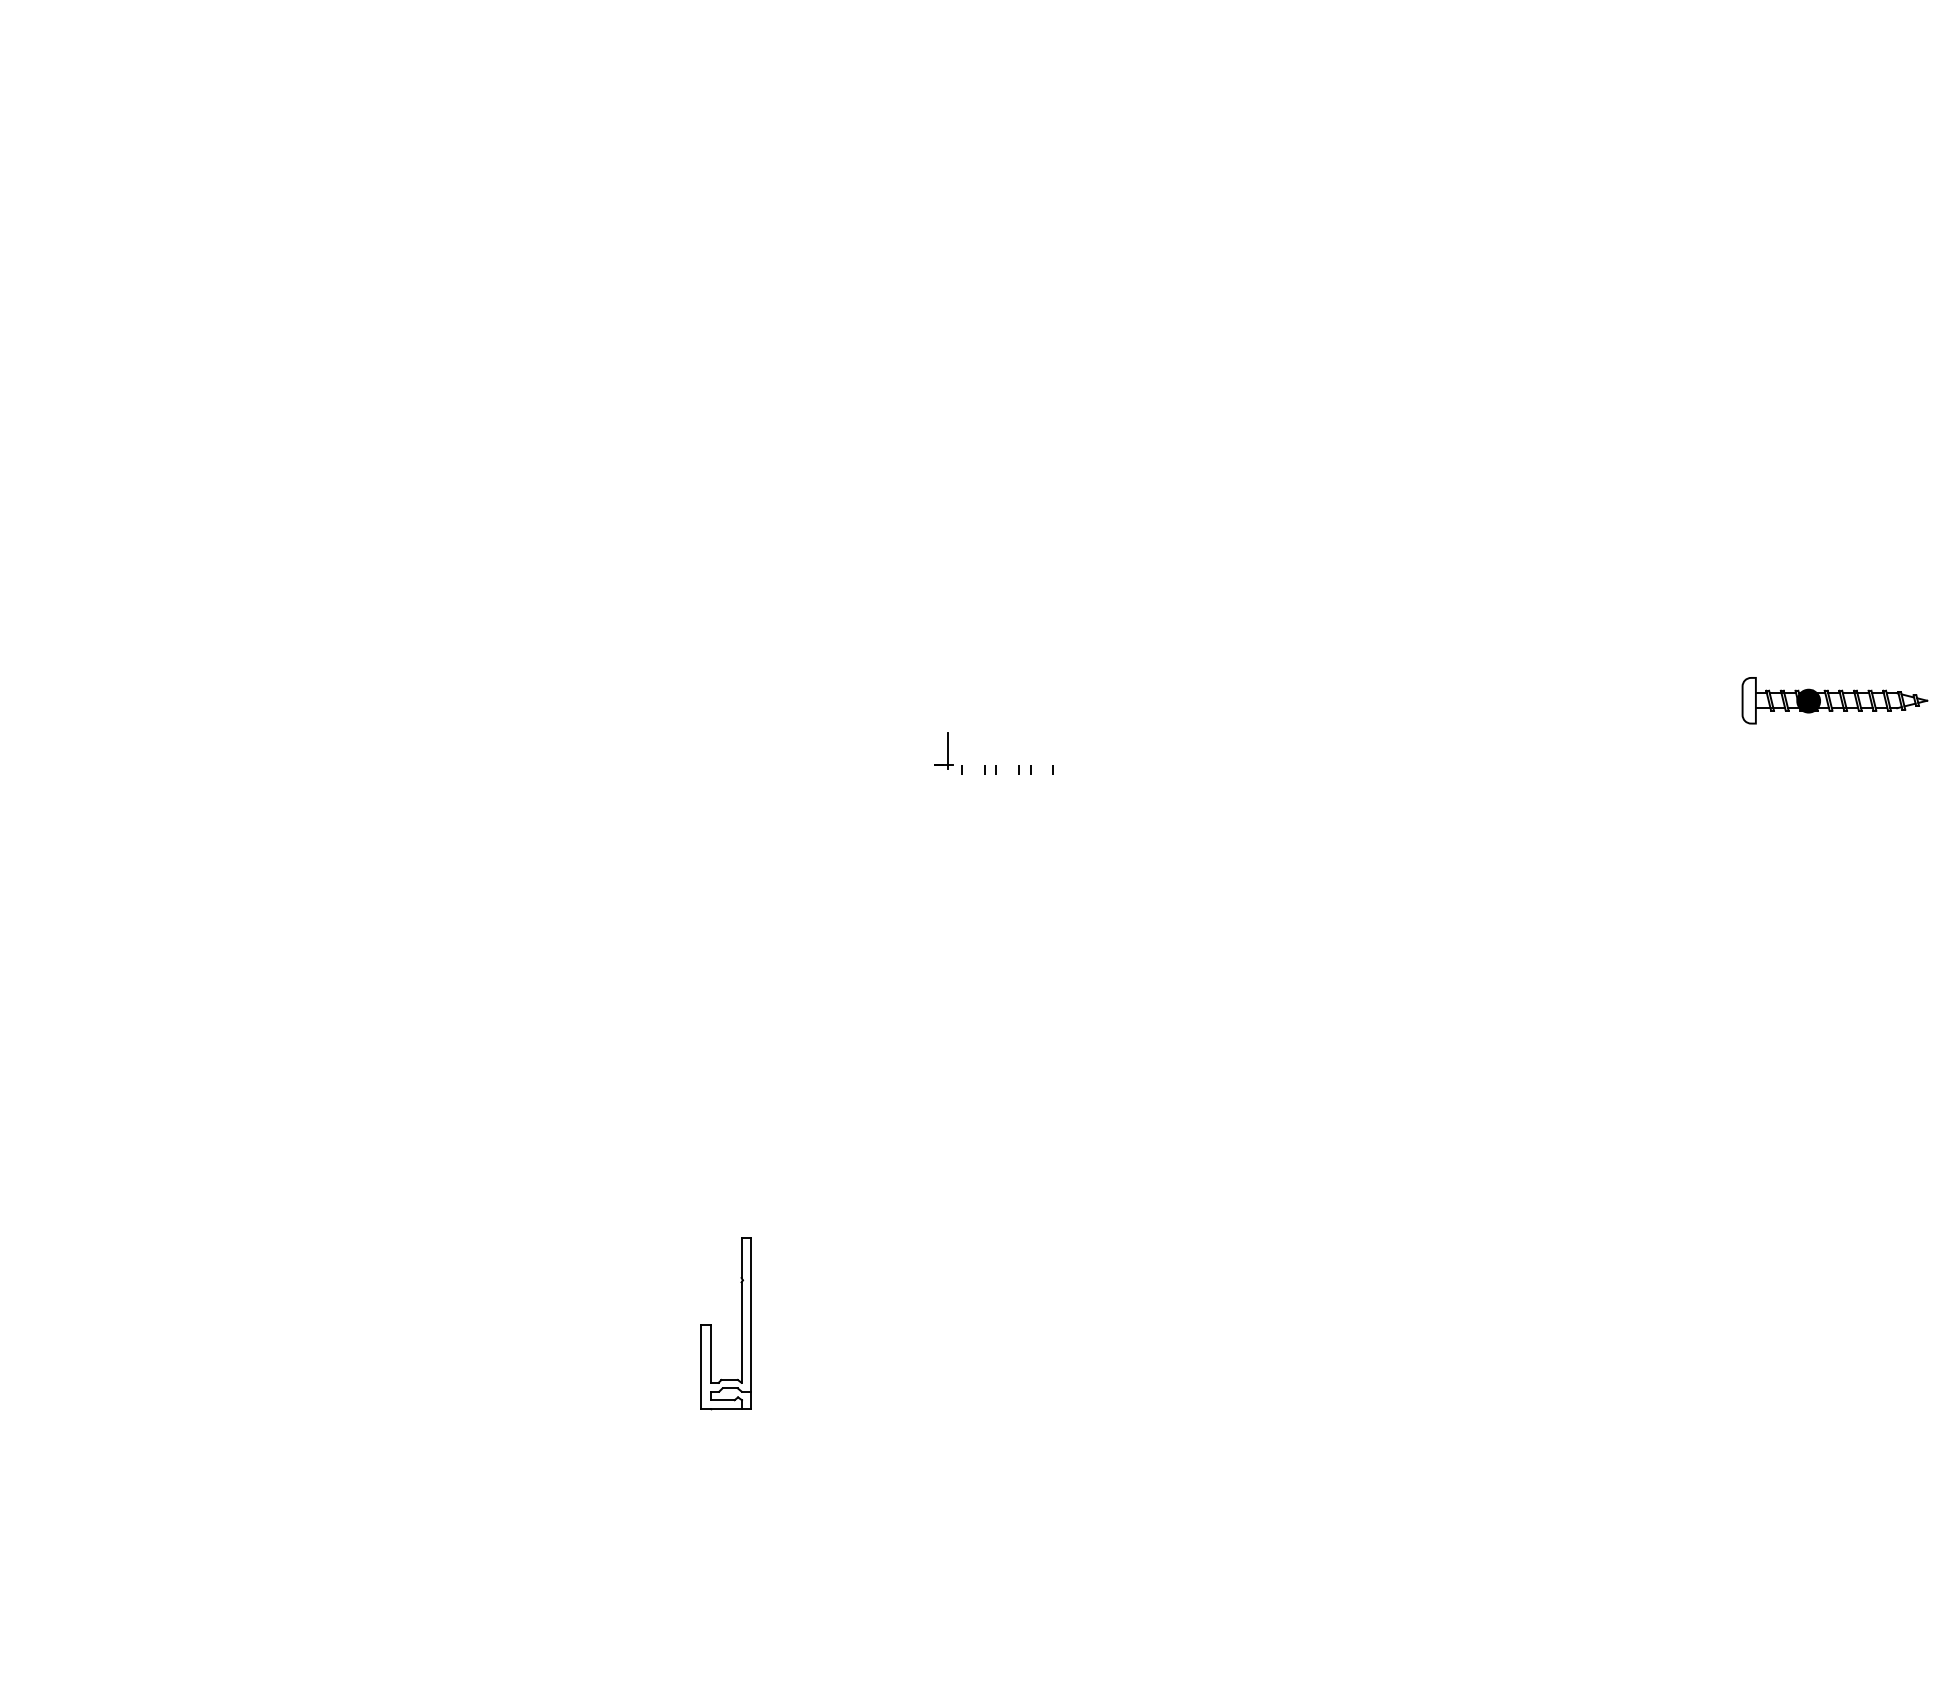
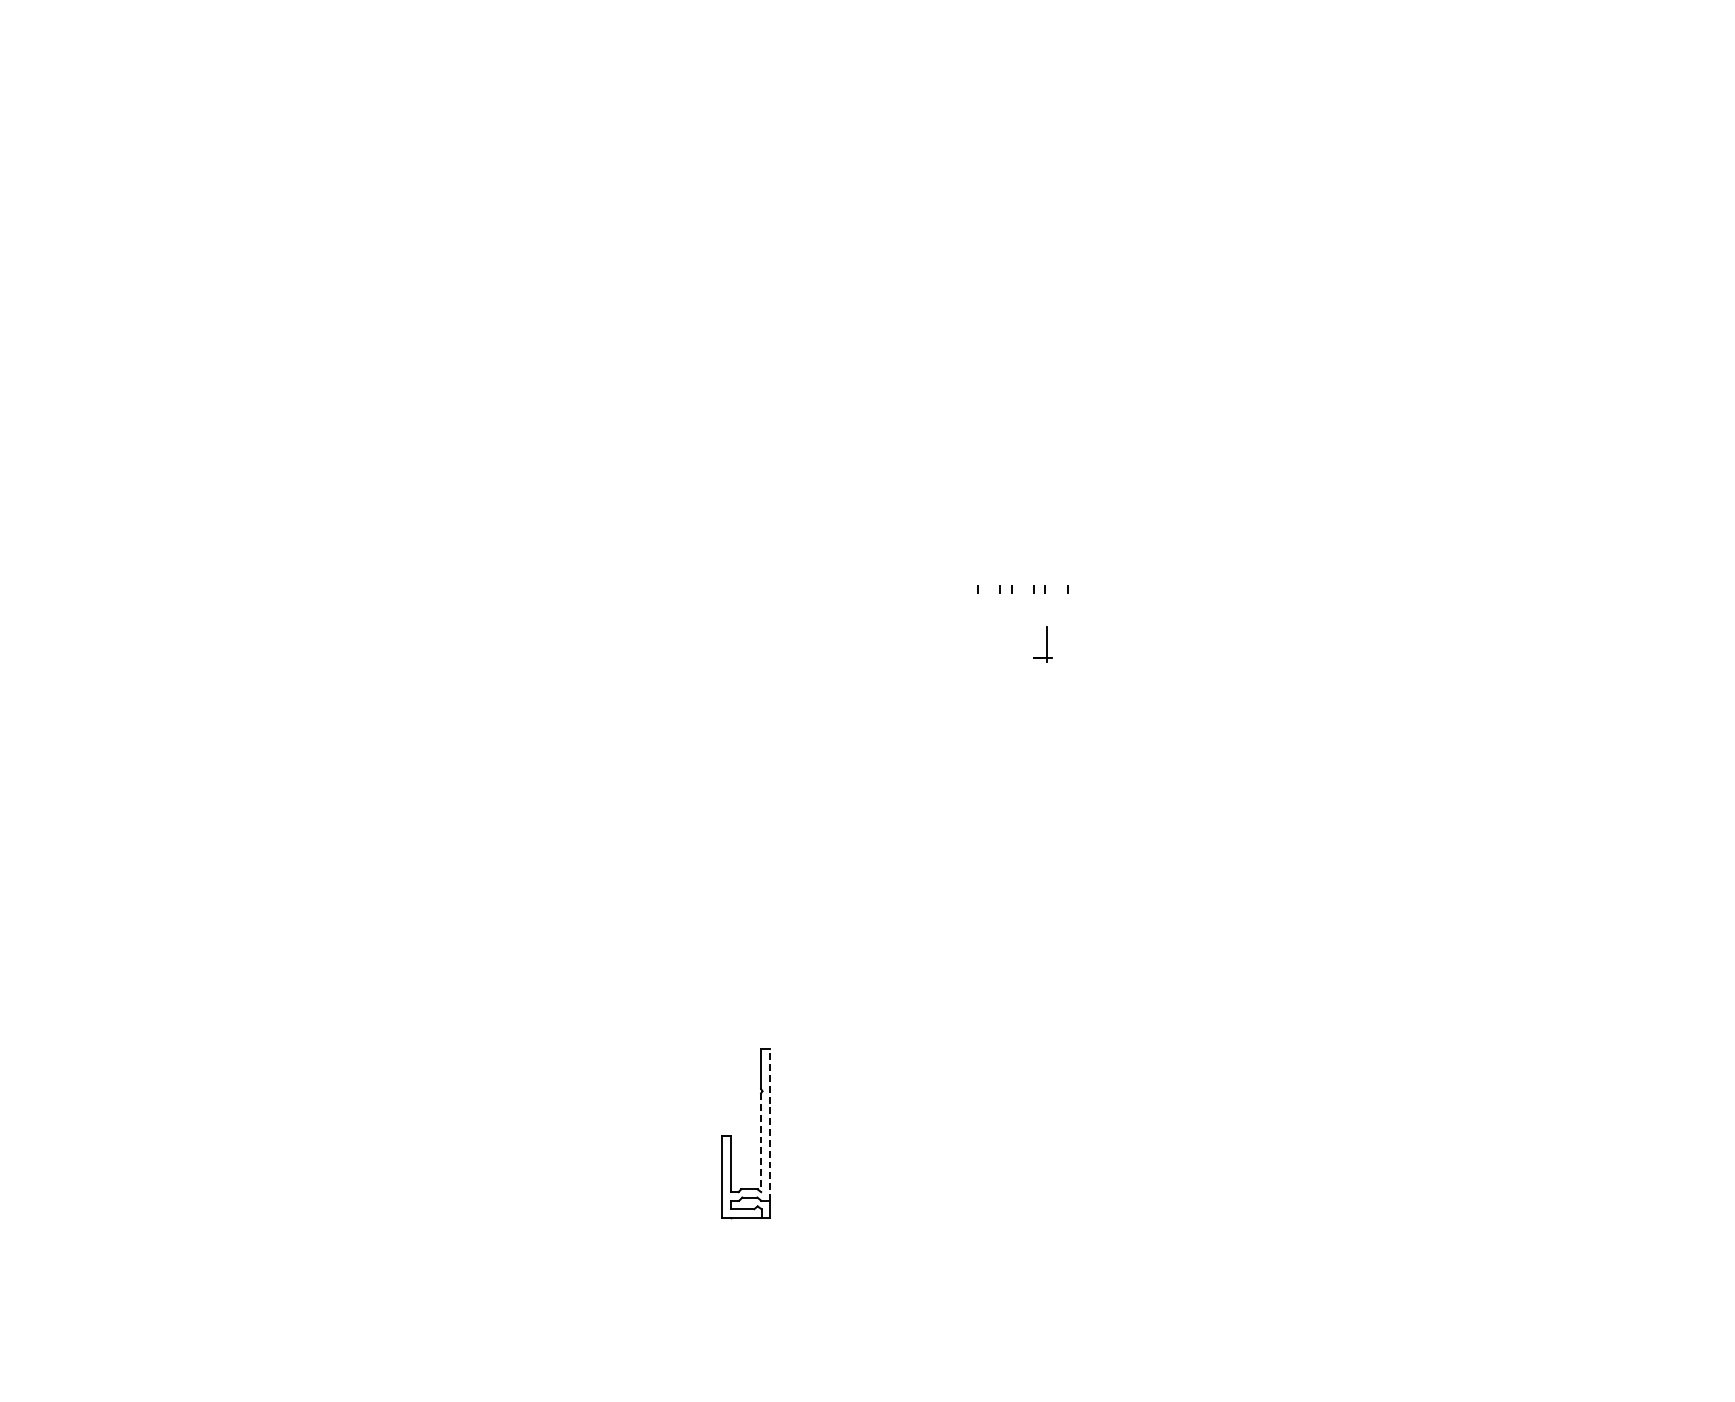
part: (943, 750) -> (1042, 643), moved
line: (750, 1314) -> (769, 1124), solid -> dashed
line: (741, 1333) -> (761, 1143), solid -> dashed

